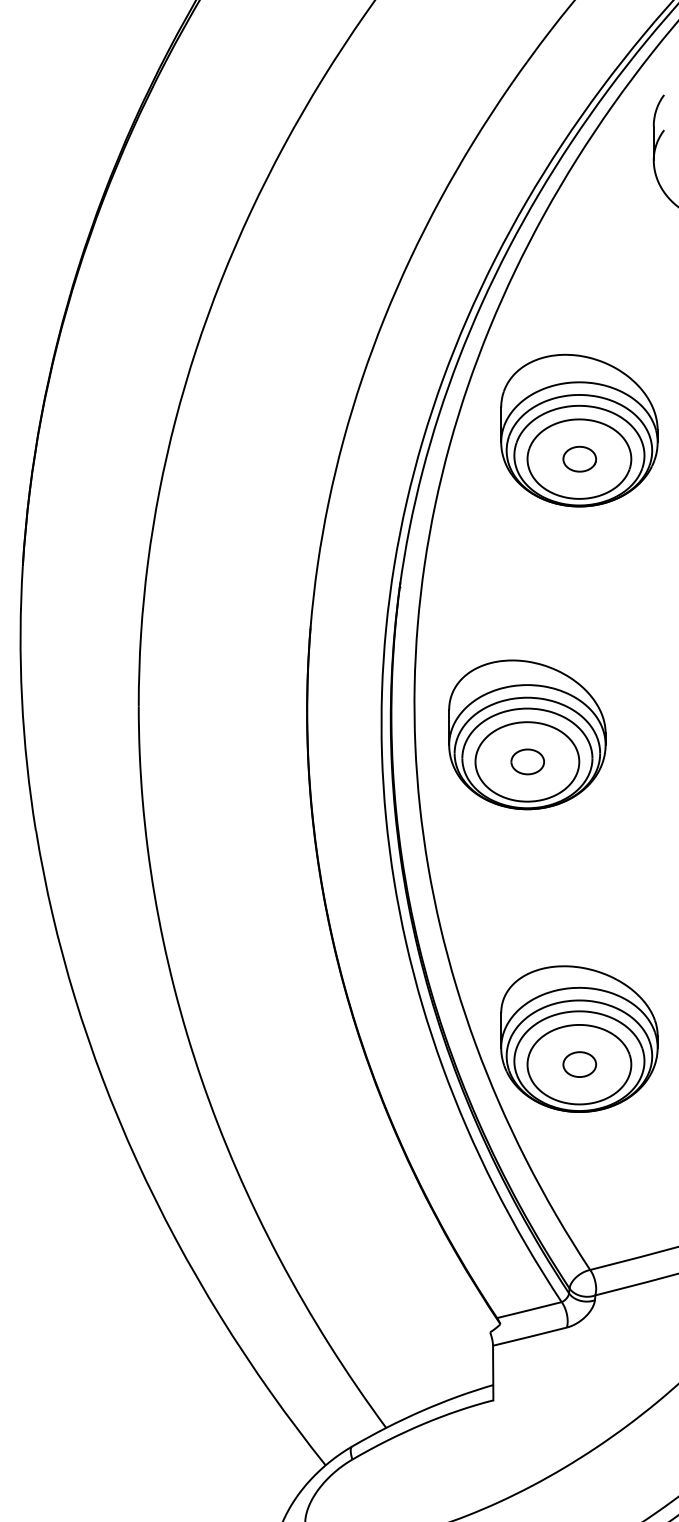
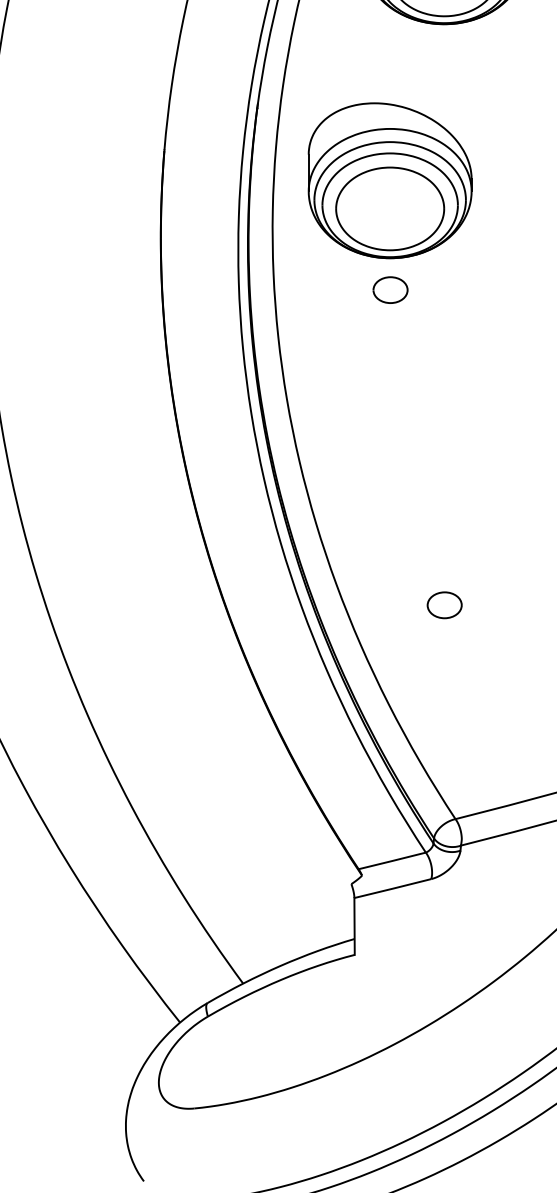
part: (527, 734) -> (390, 180), moved
part: (579, 1038) -> (444, 578), removed

